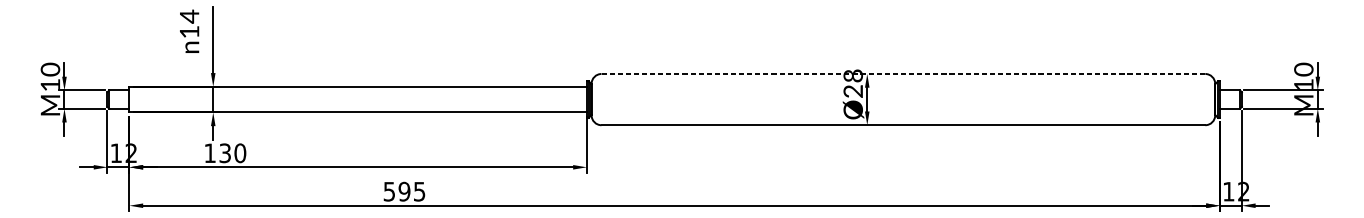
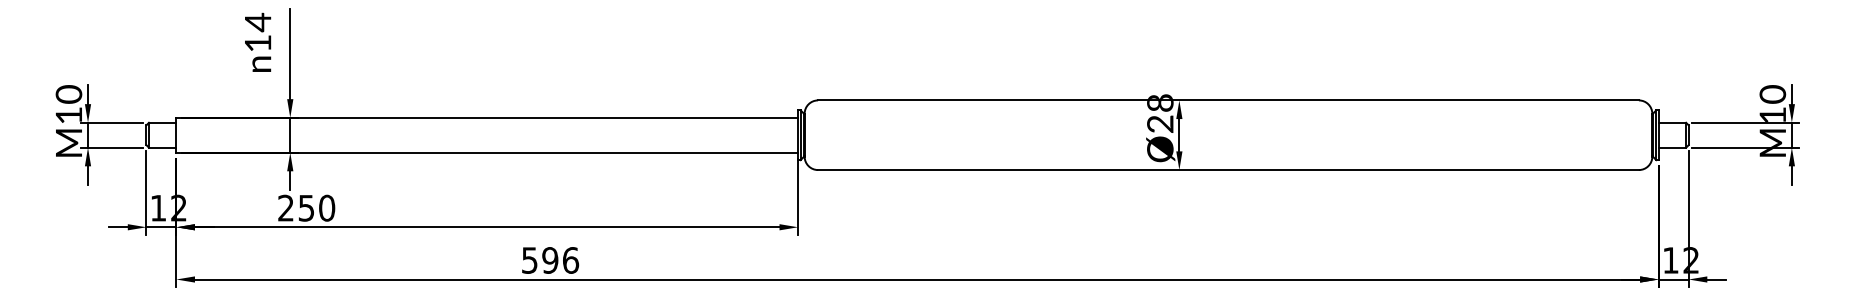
line: (903, 74) -> (1228, 100), dashed -> solid
text: (217, 152) -> (296, 207), 130 -> 250
text: (420, 191) -> (571, 260), 595 -> 596

